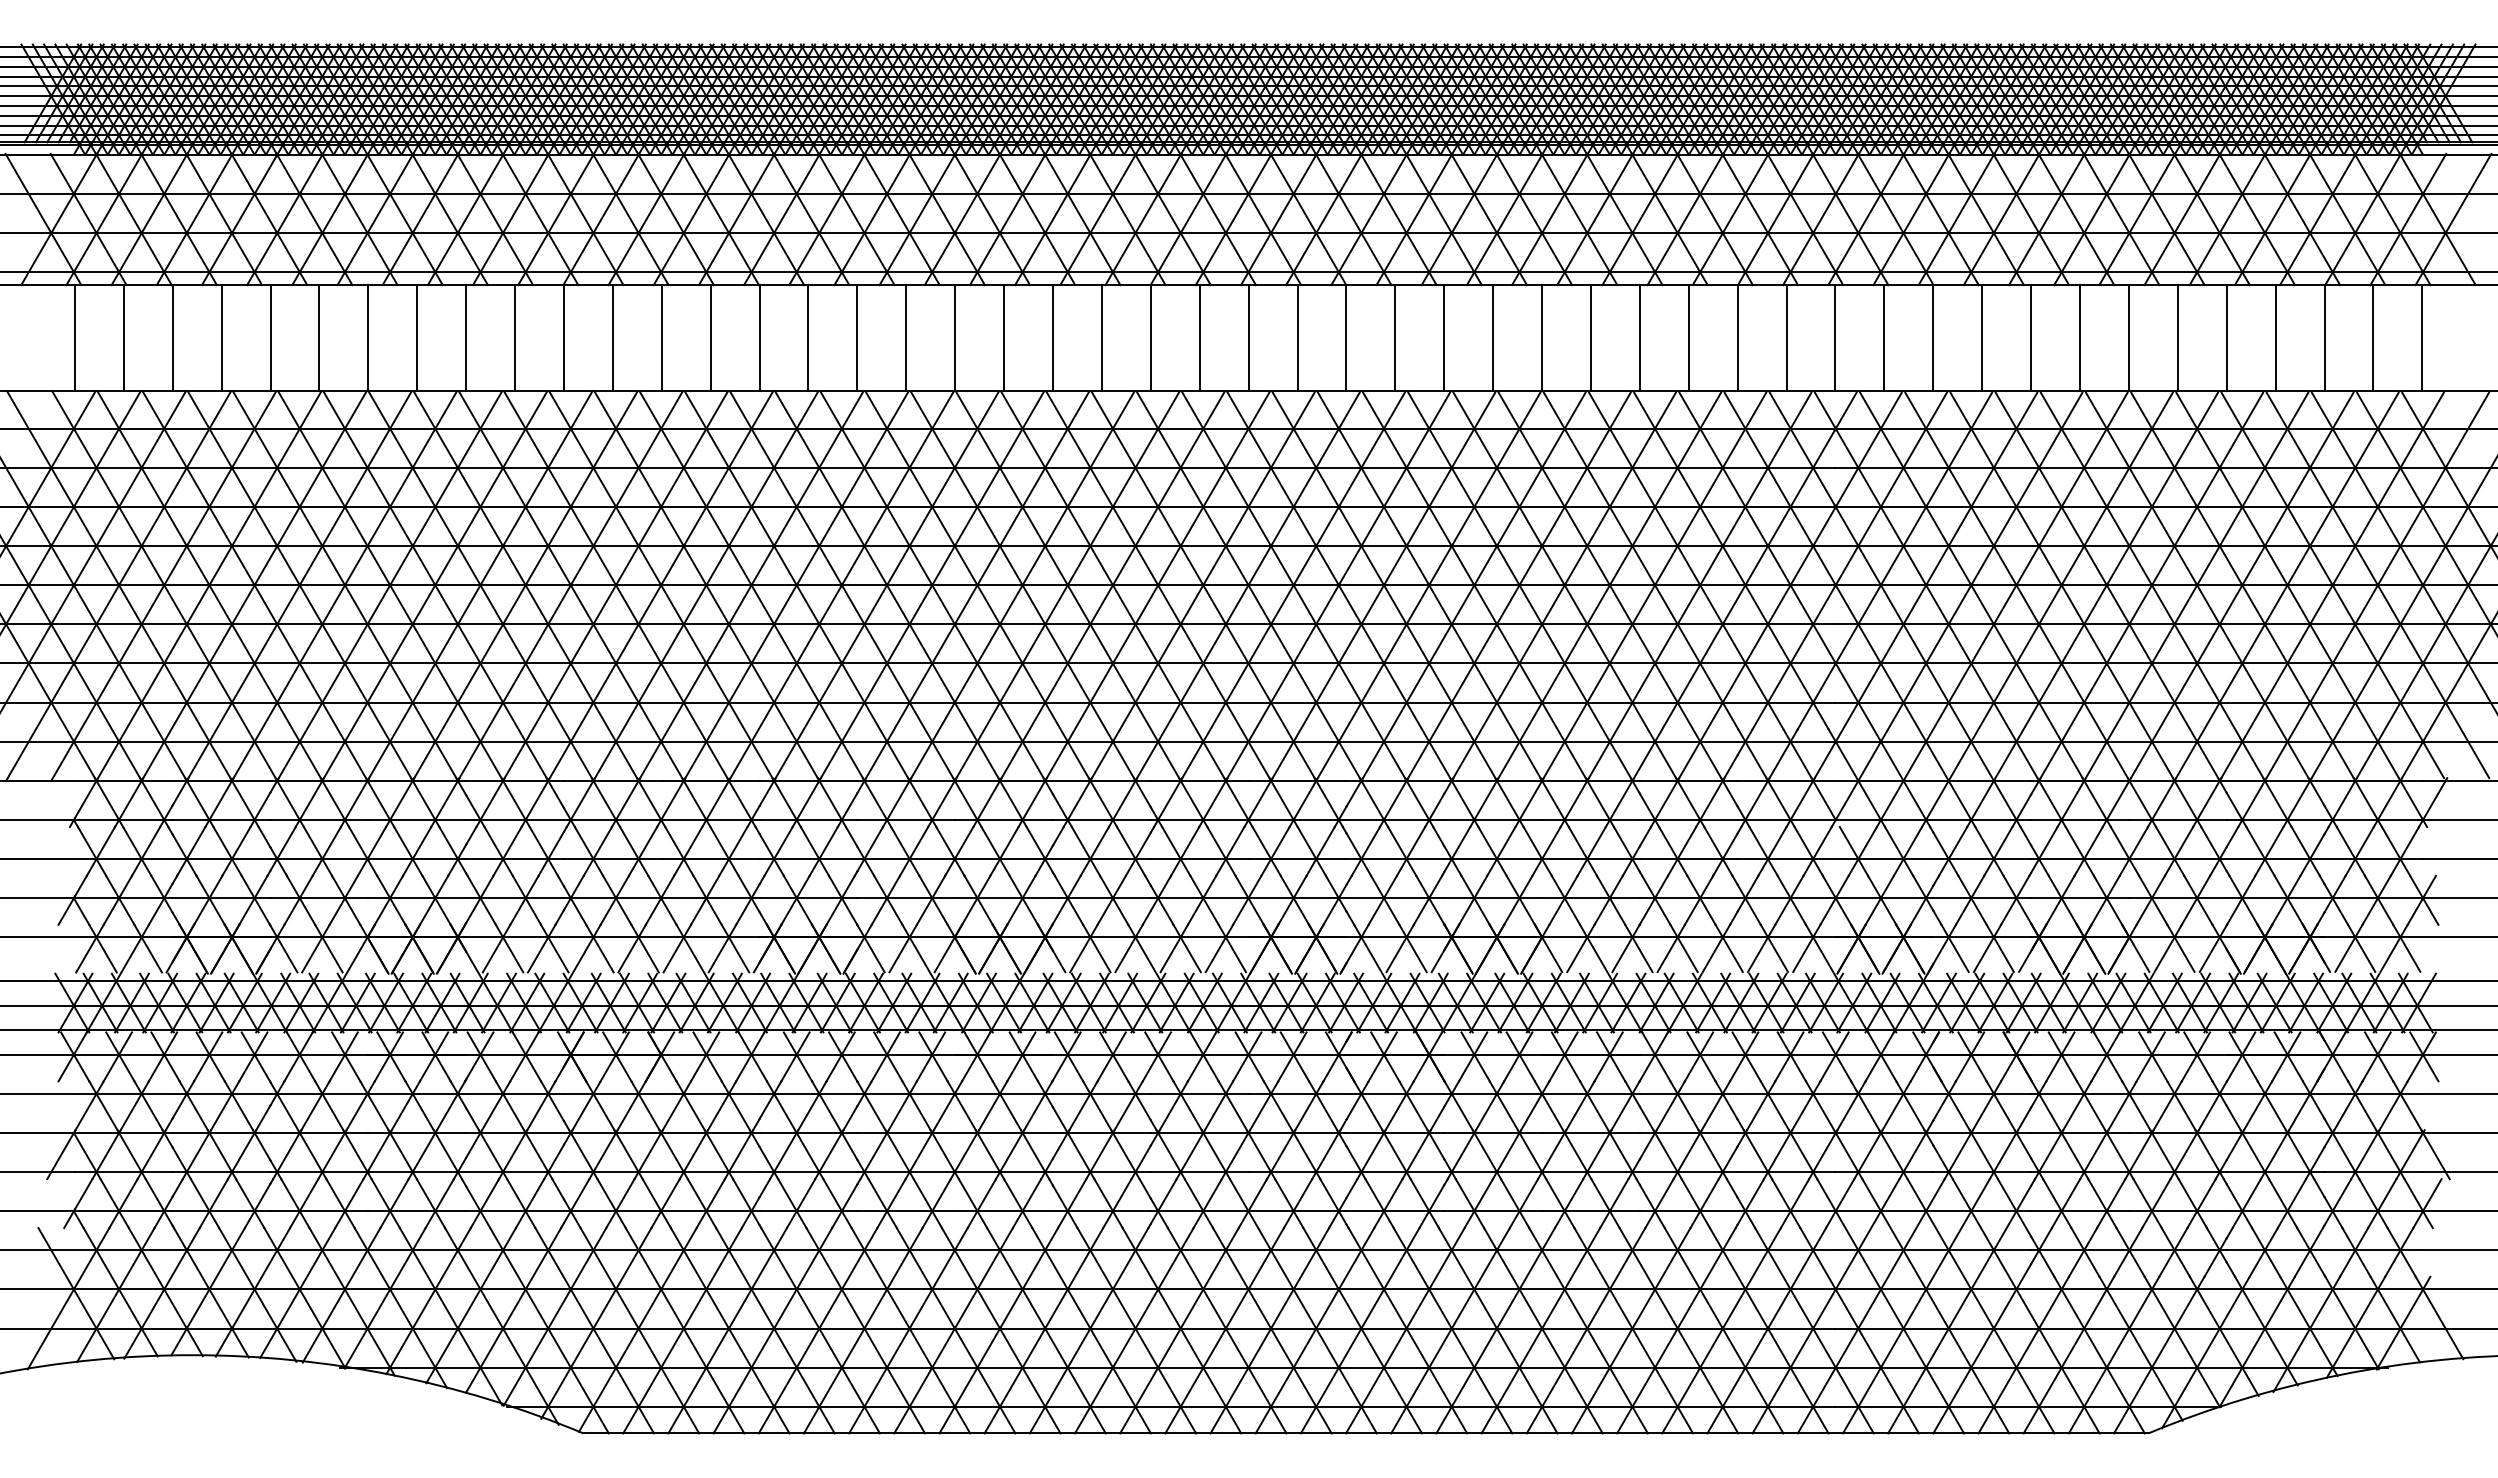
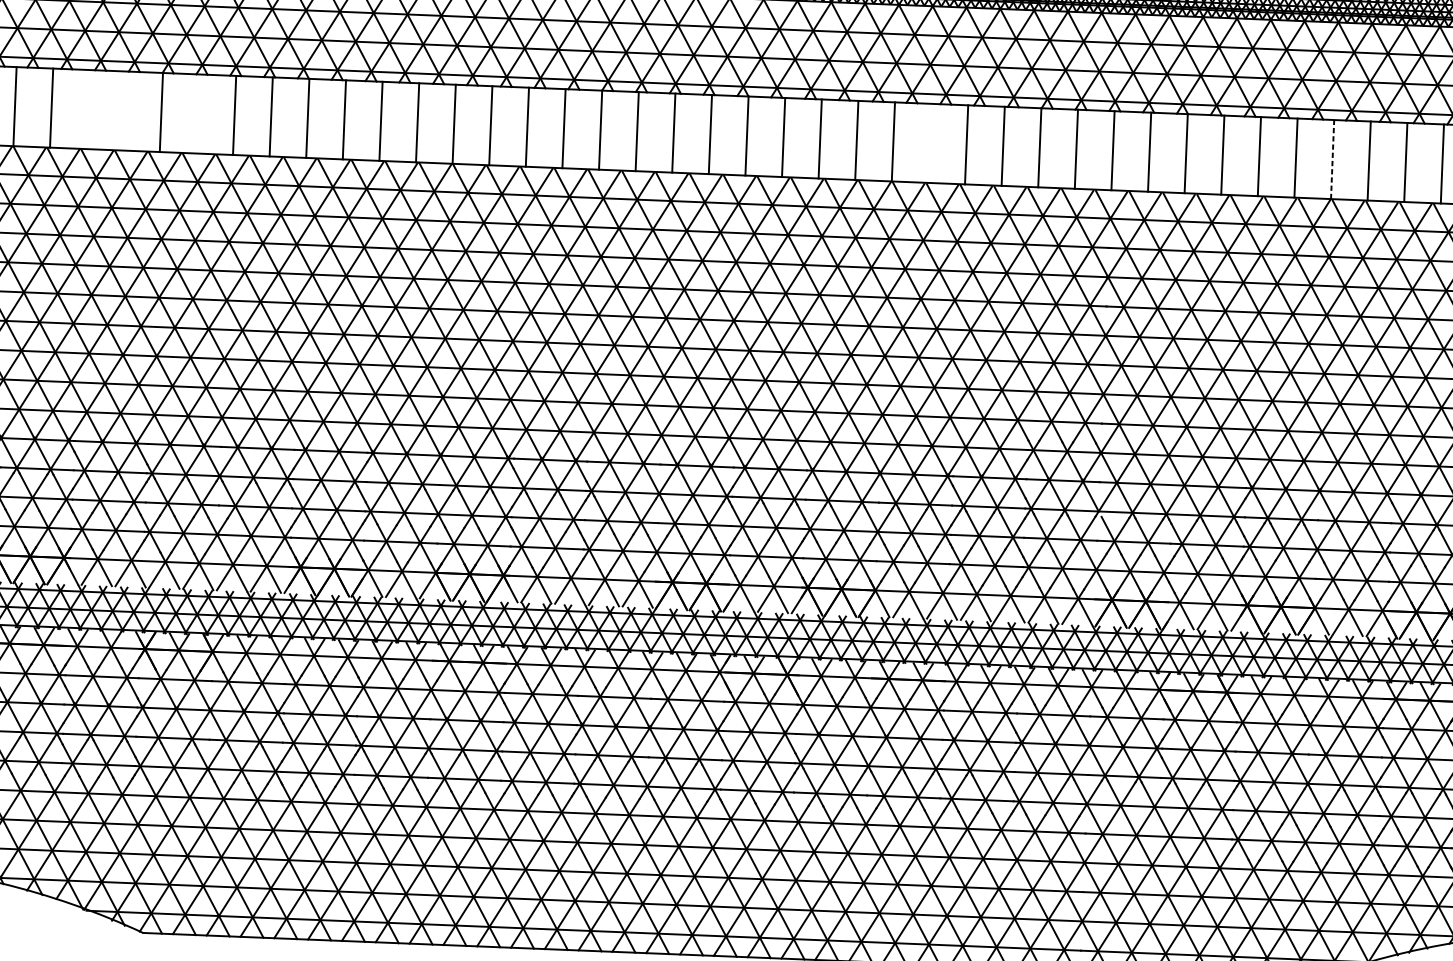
line: (466, 337) -> (88, 109), removed
line: (515, 337) -> (125, 110), removed
line: (612, 337) -> (197, 113), removed
line: (1590, 337) -> (929, 143), removed
line: (2128, 337) -> (1332, 159), solid -> dashed

